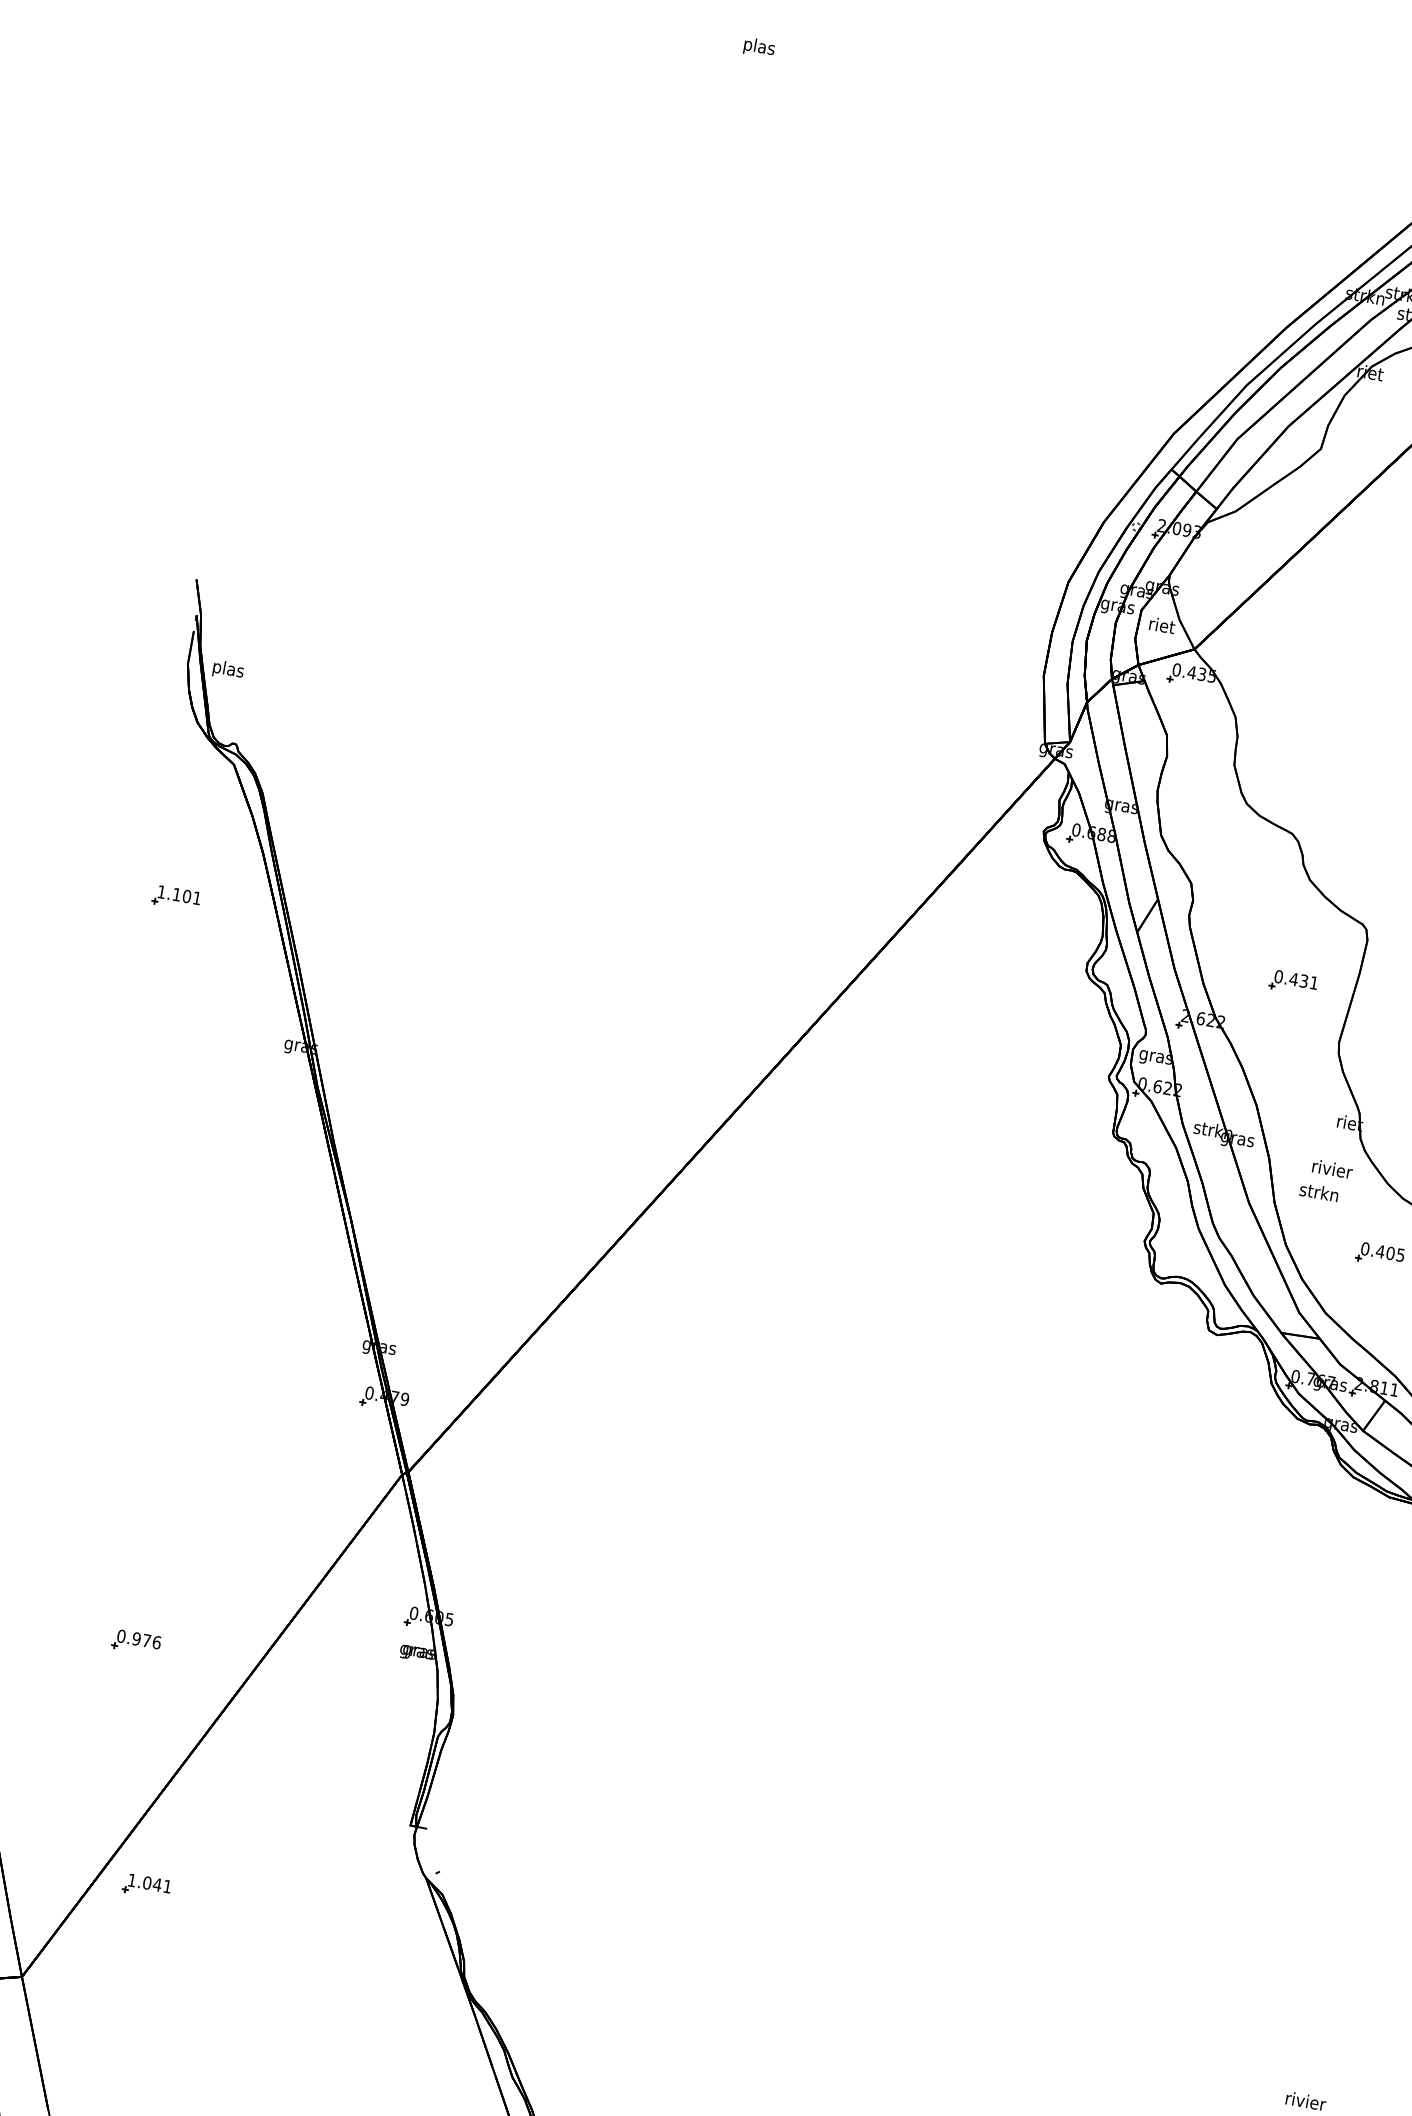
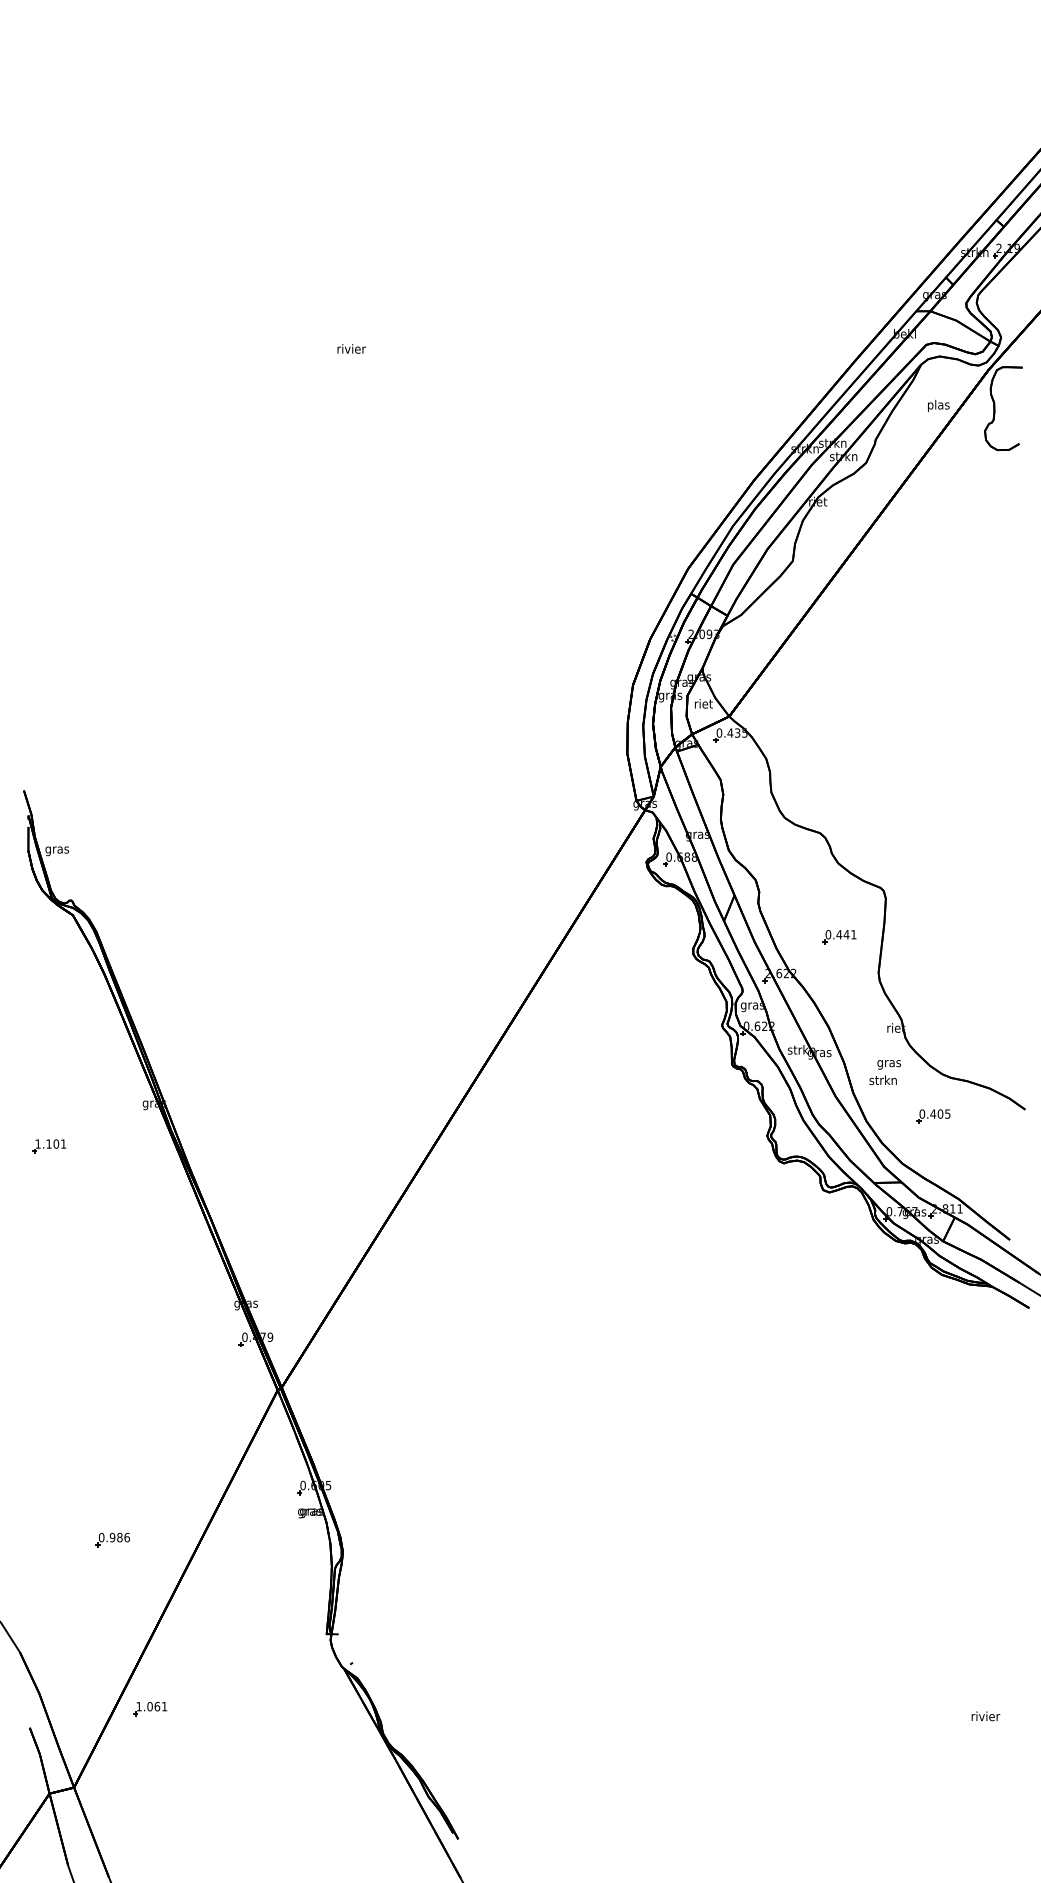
text: (759, 48) -> (351, 350), plas -> rivier
text: (228, 670) -> (57, 850), plas -> gras
part: (176, 898) -> (49, 1146), moved
text: (1303, 980) -> (846, 934), 0.431 -> 0.441
text: (1332, 1170) -> (889, 1063), rivier -> gras
text: (146, 1640) -> (119, 1537), 0.976 -> 0.986
text: (157, 1884) -> (157, 1706), 1.041 -> 1.061

